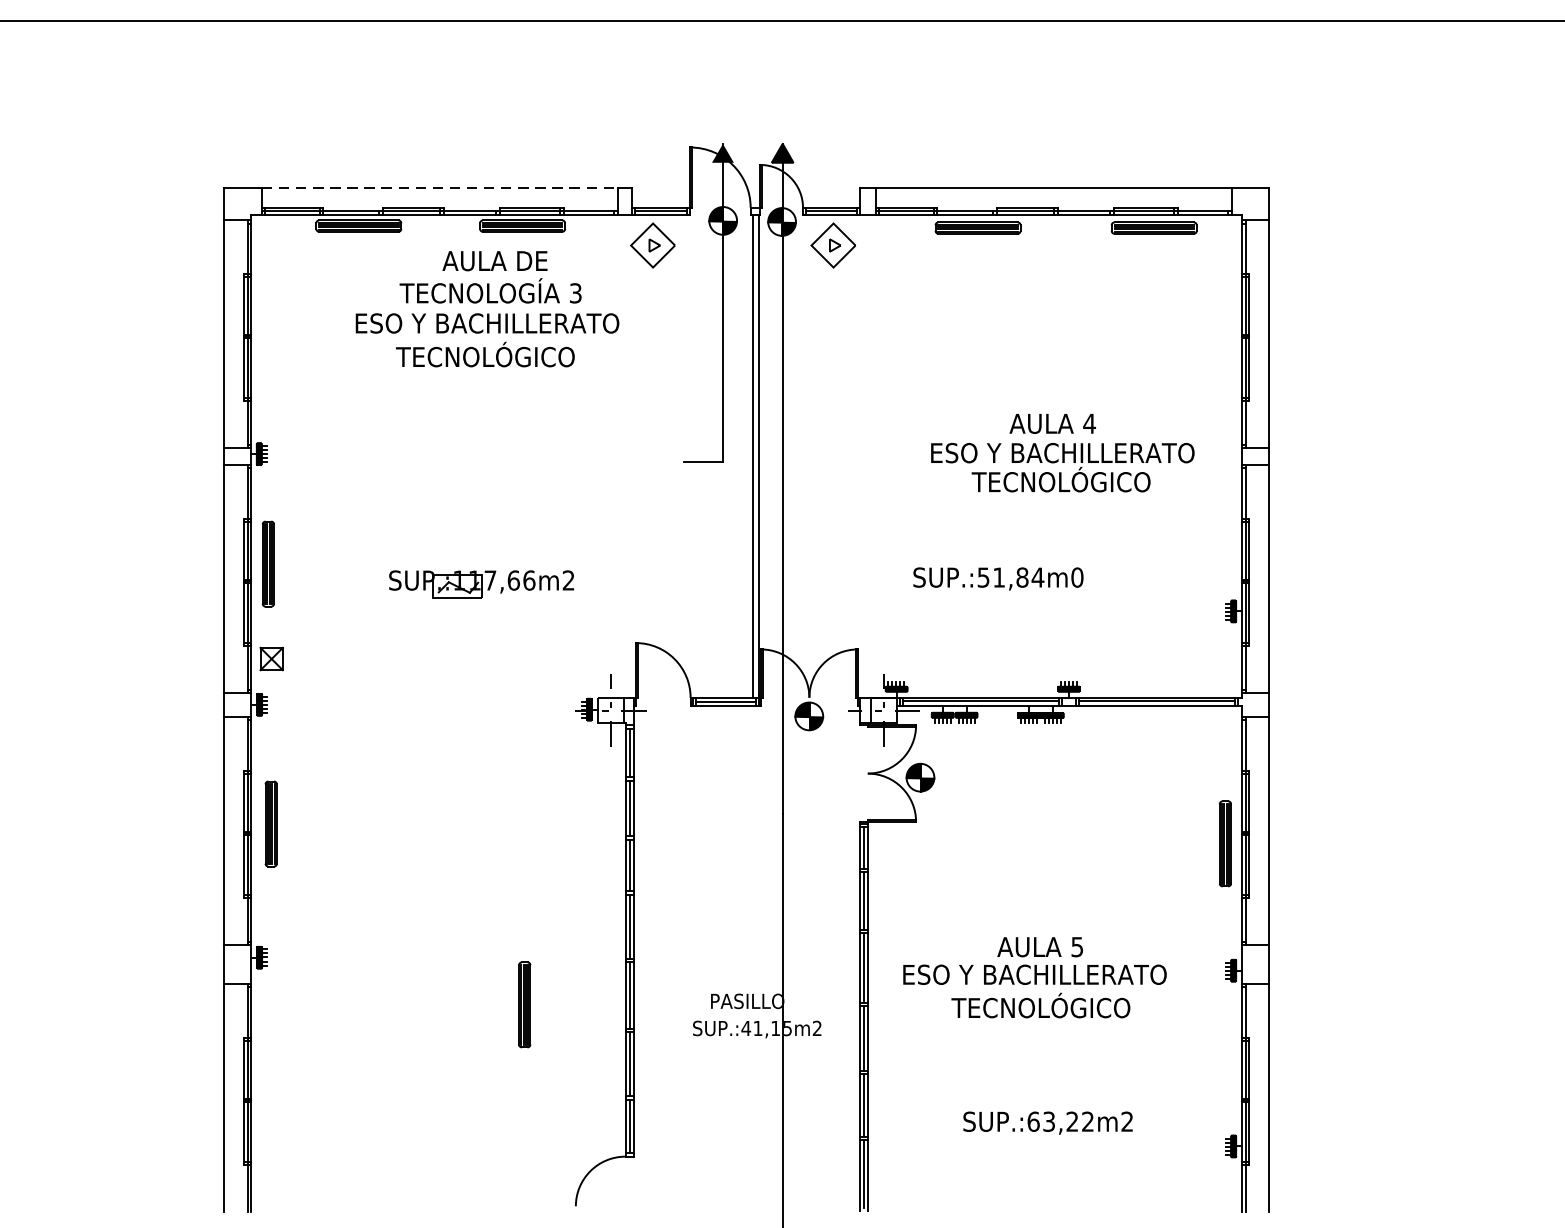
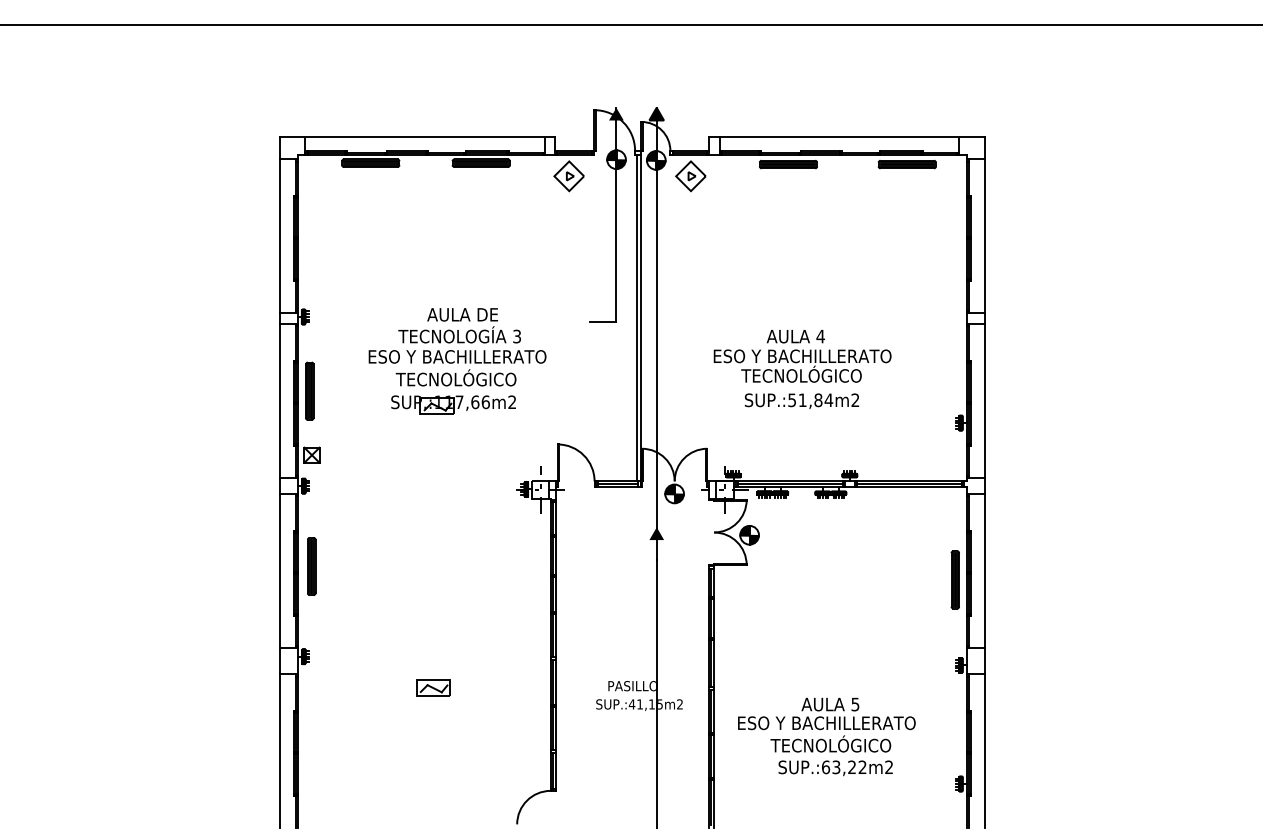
line: (439, 187) -> (425, 137), dashed -> solid
text: (487, 309) -> (457, 347), moved
text: (1062, 453) -> (802, 356), moved
text: (1077, 577) -> (855, 400), SUP.:51,84m0 -> SUP.:51,84m2
fill: (782, 775) -> (656, 533), added
text: (1034, 976) -> (826, 724), moved
part: (451, 1003) -> (433, 687), added
part: (524, 1004) -> (482, 688), removed

